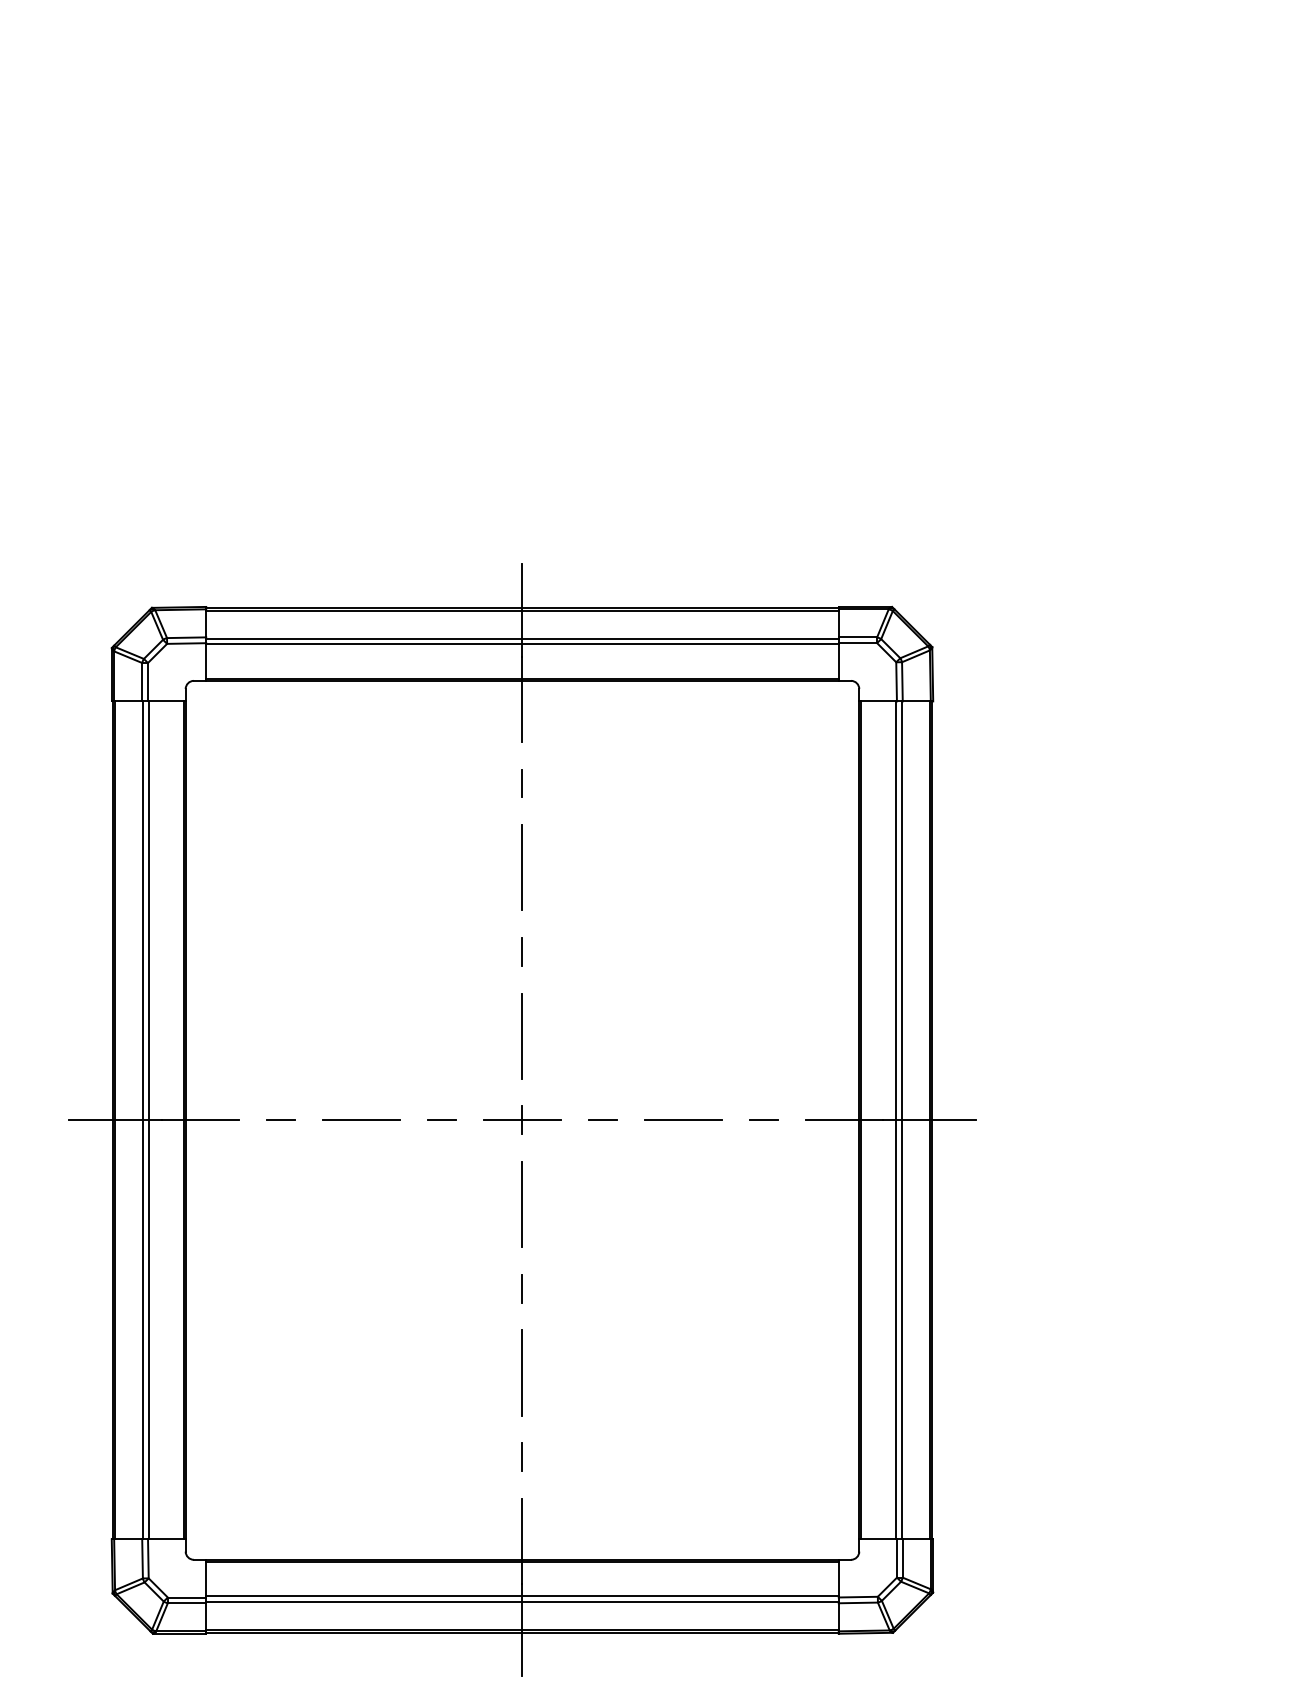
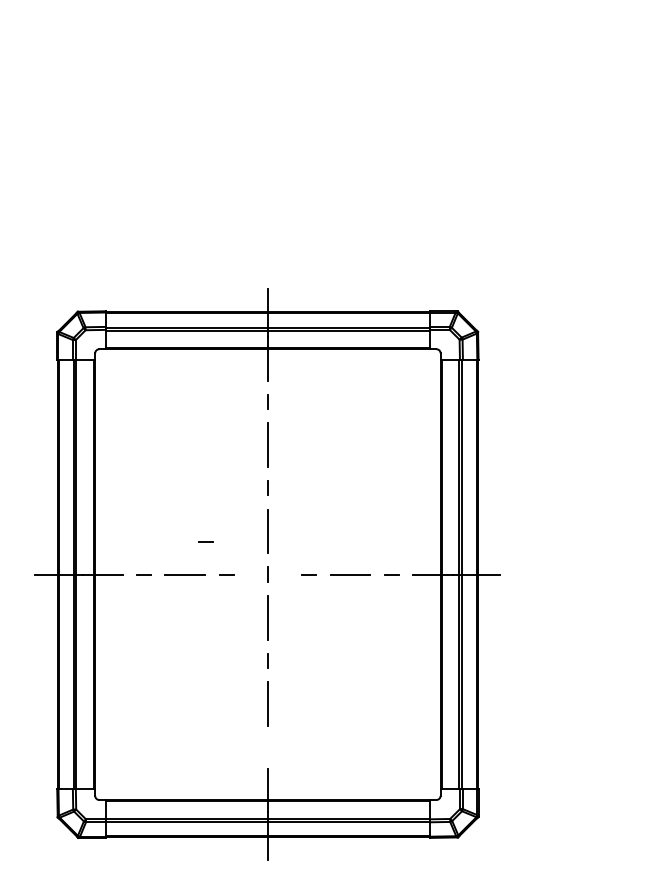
line: (400, 1055) -> (205, 541), added
line: (521, 1120) -> (267, 574), removed
line: (521, 1455) -> (267, 746), removed

